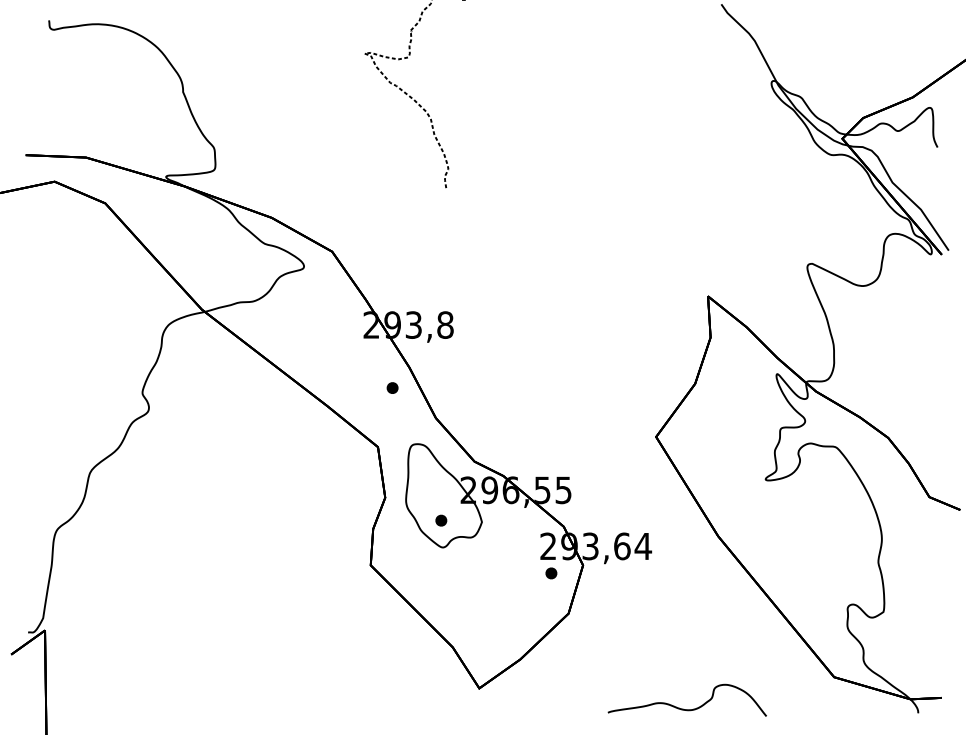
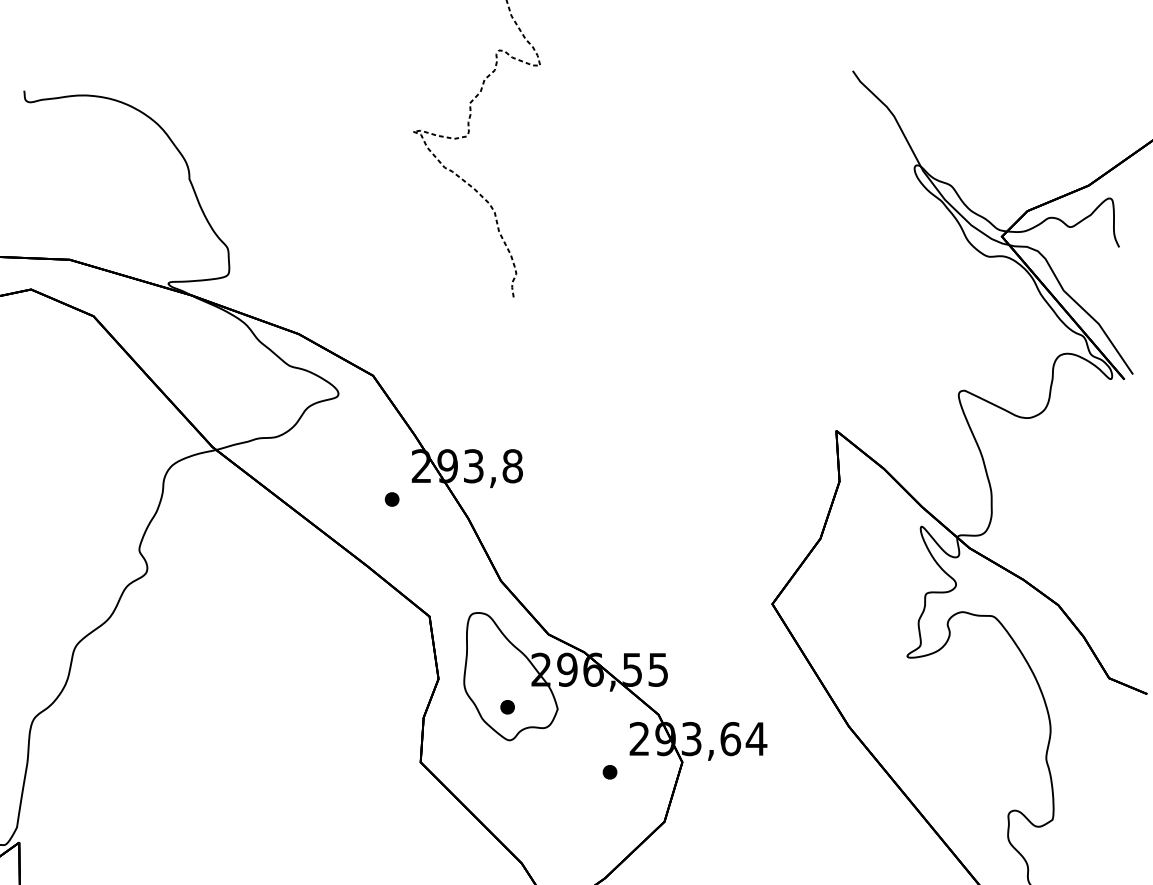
part: (392, 387) -> (392, 498), moved
part: (551, 573) -> (610, 772), moved

